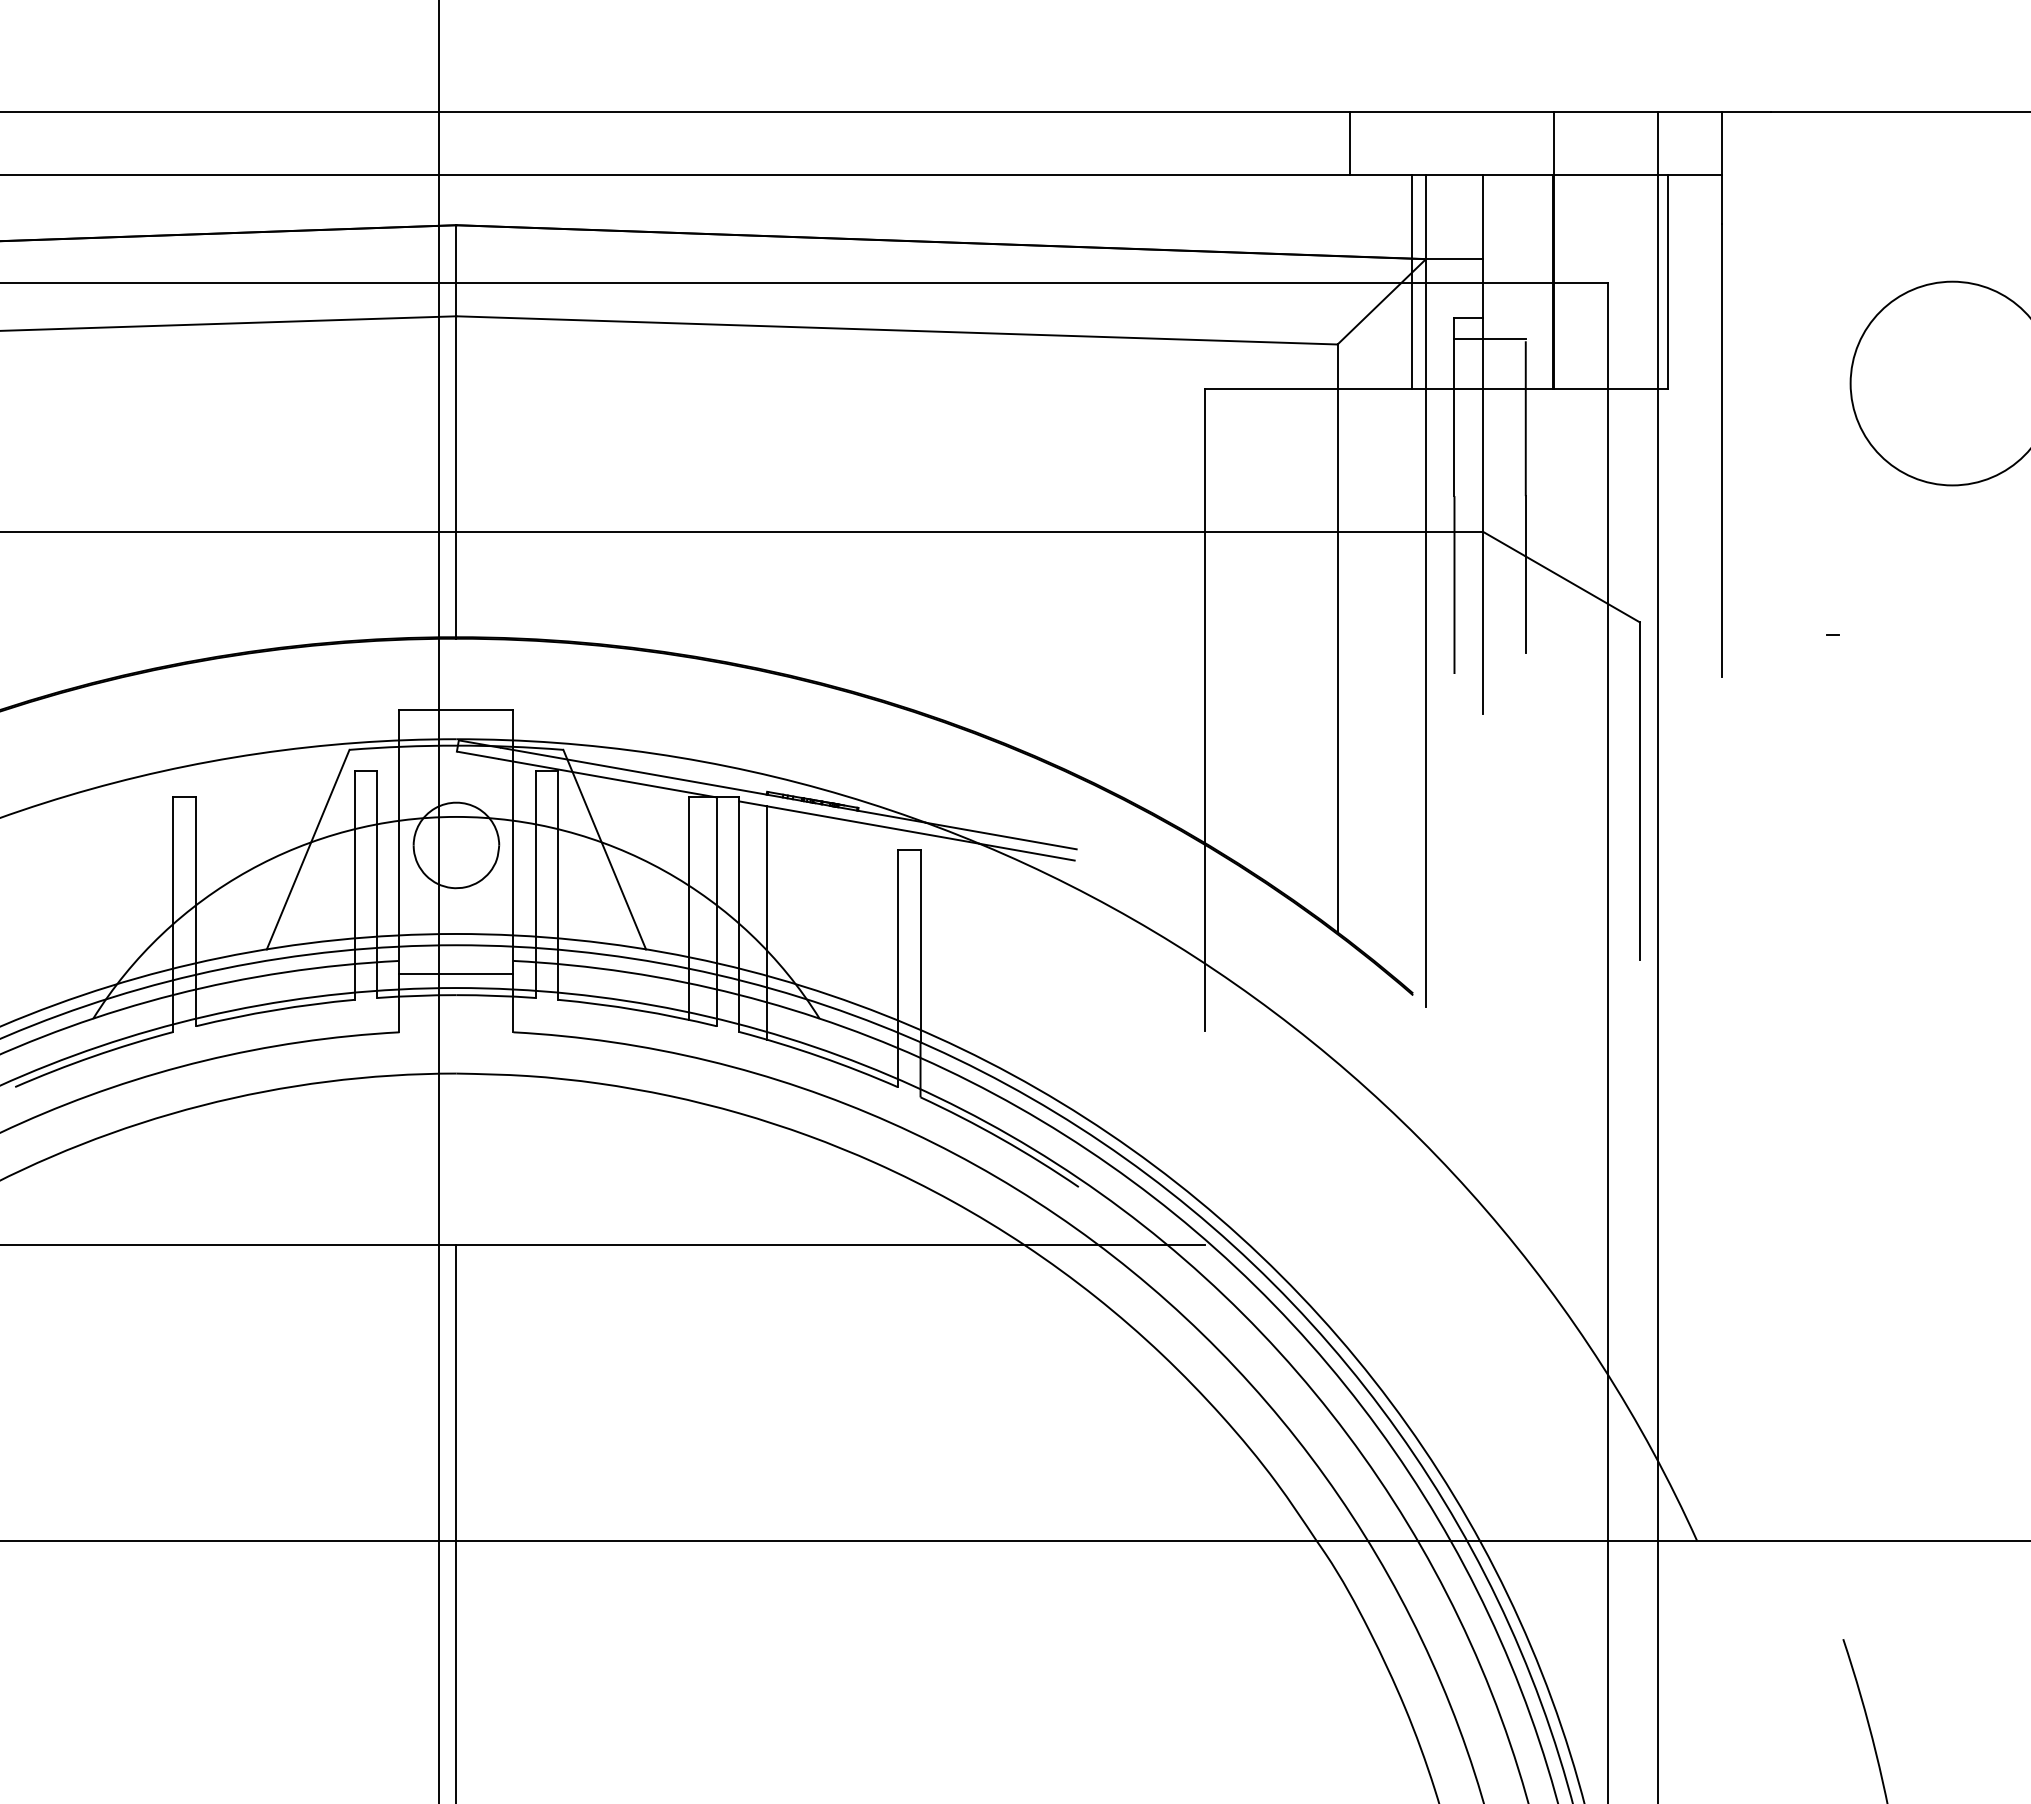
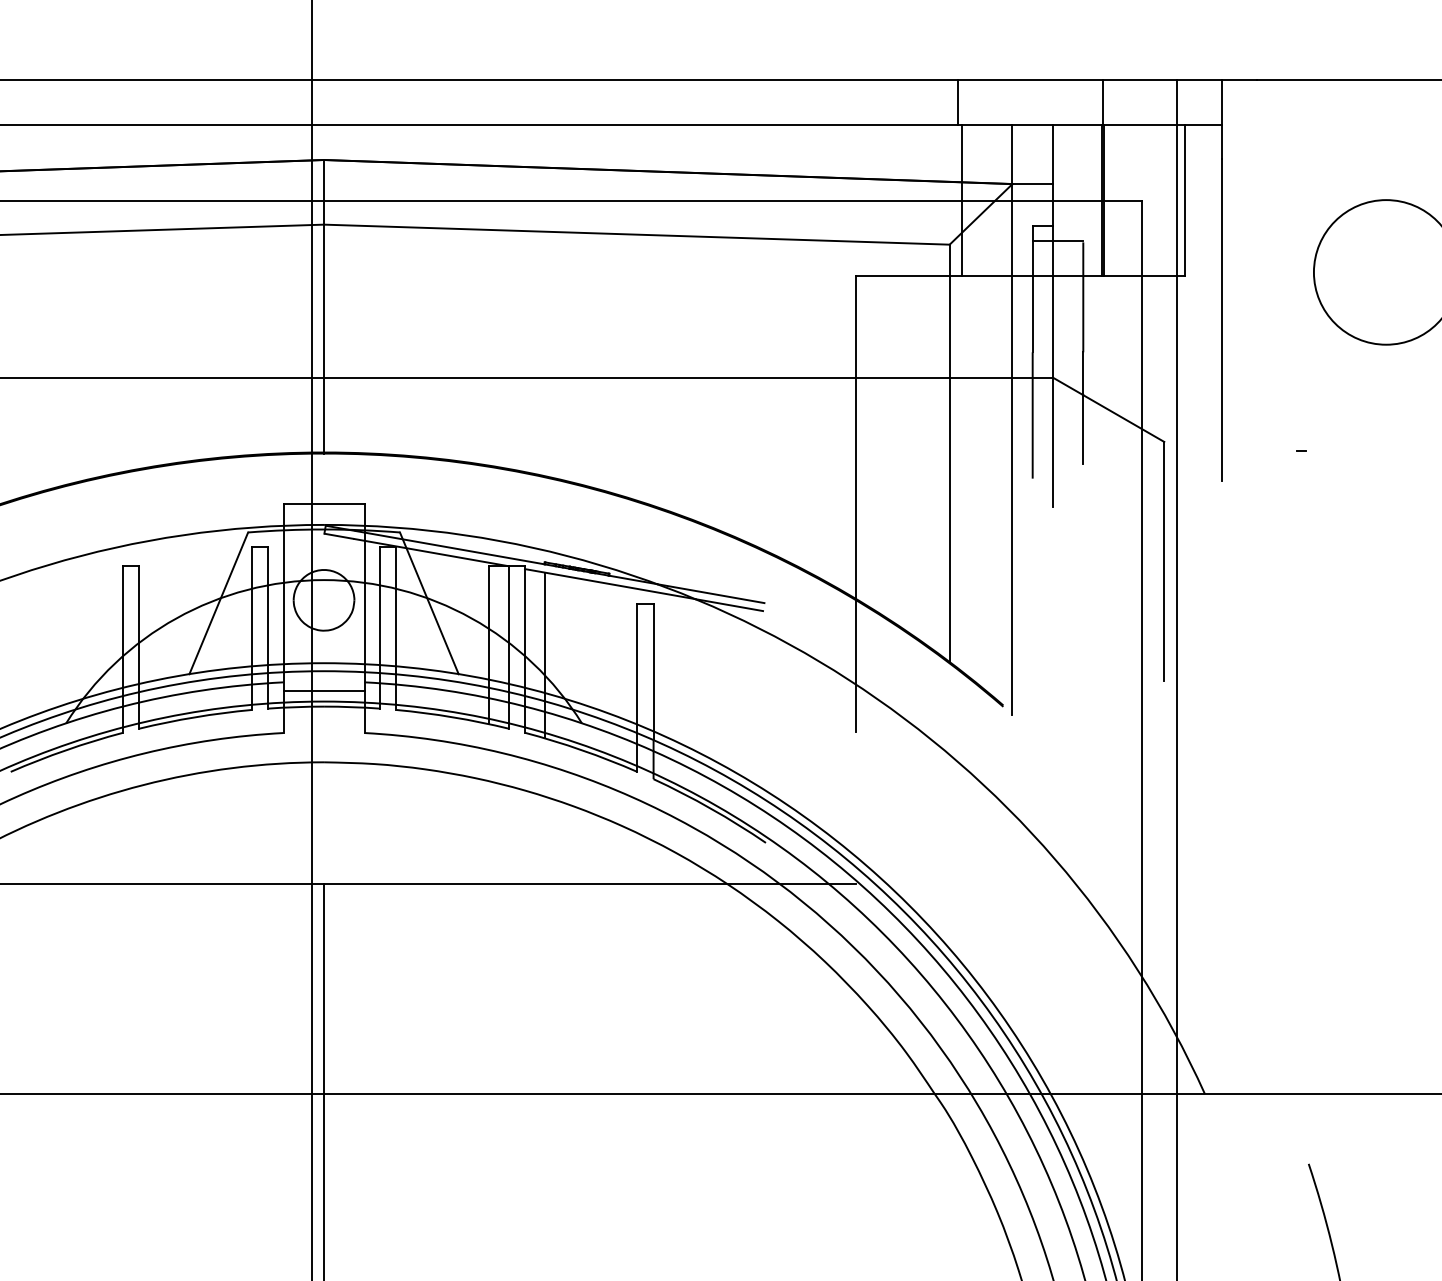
line: (1411, 282) -> (961, 200), moved

